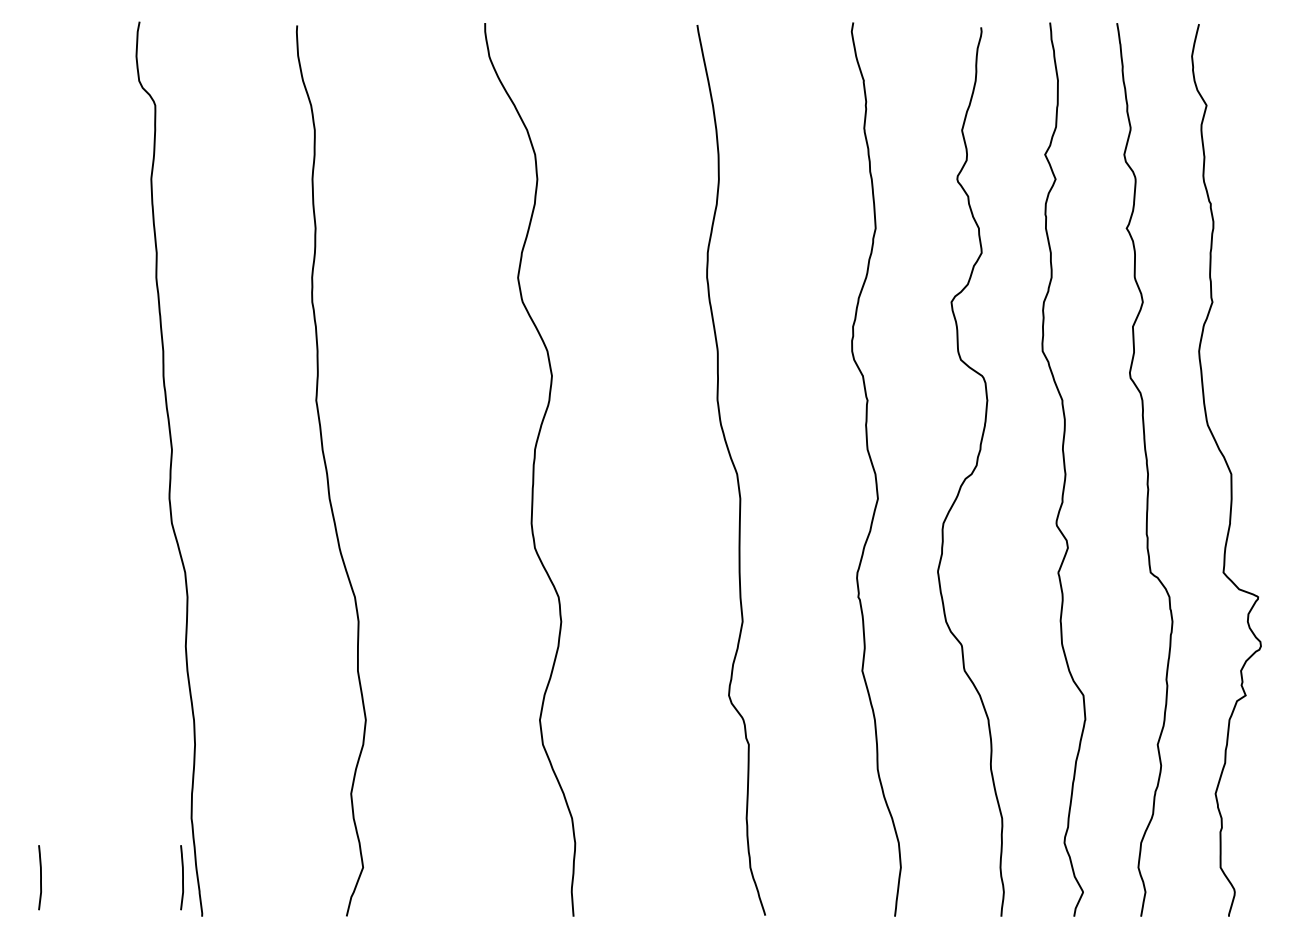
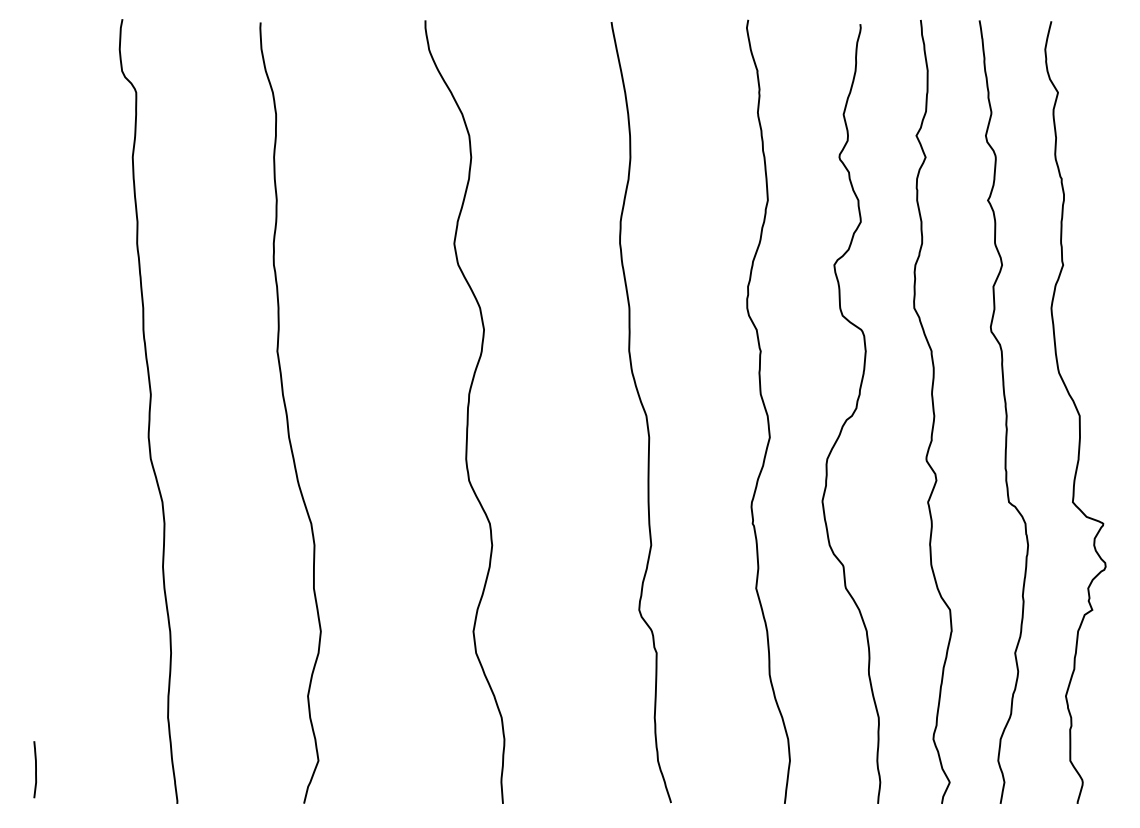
curve: (182, 877) -> (160, 769), removed

